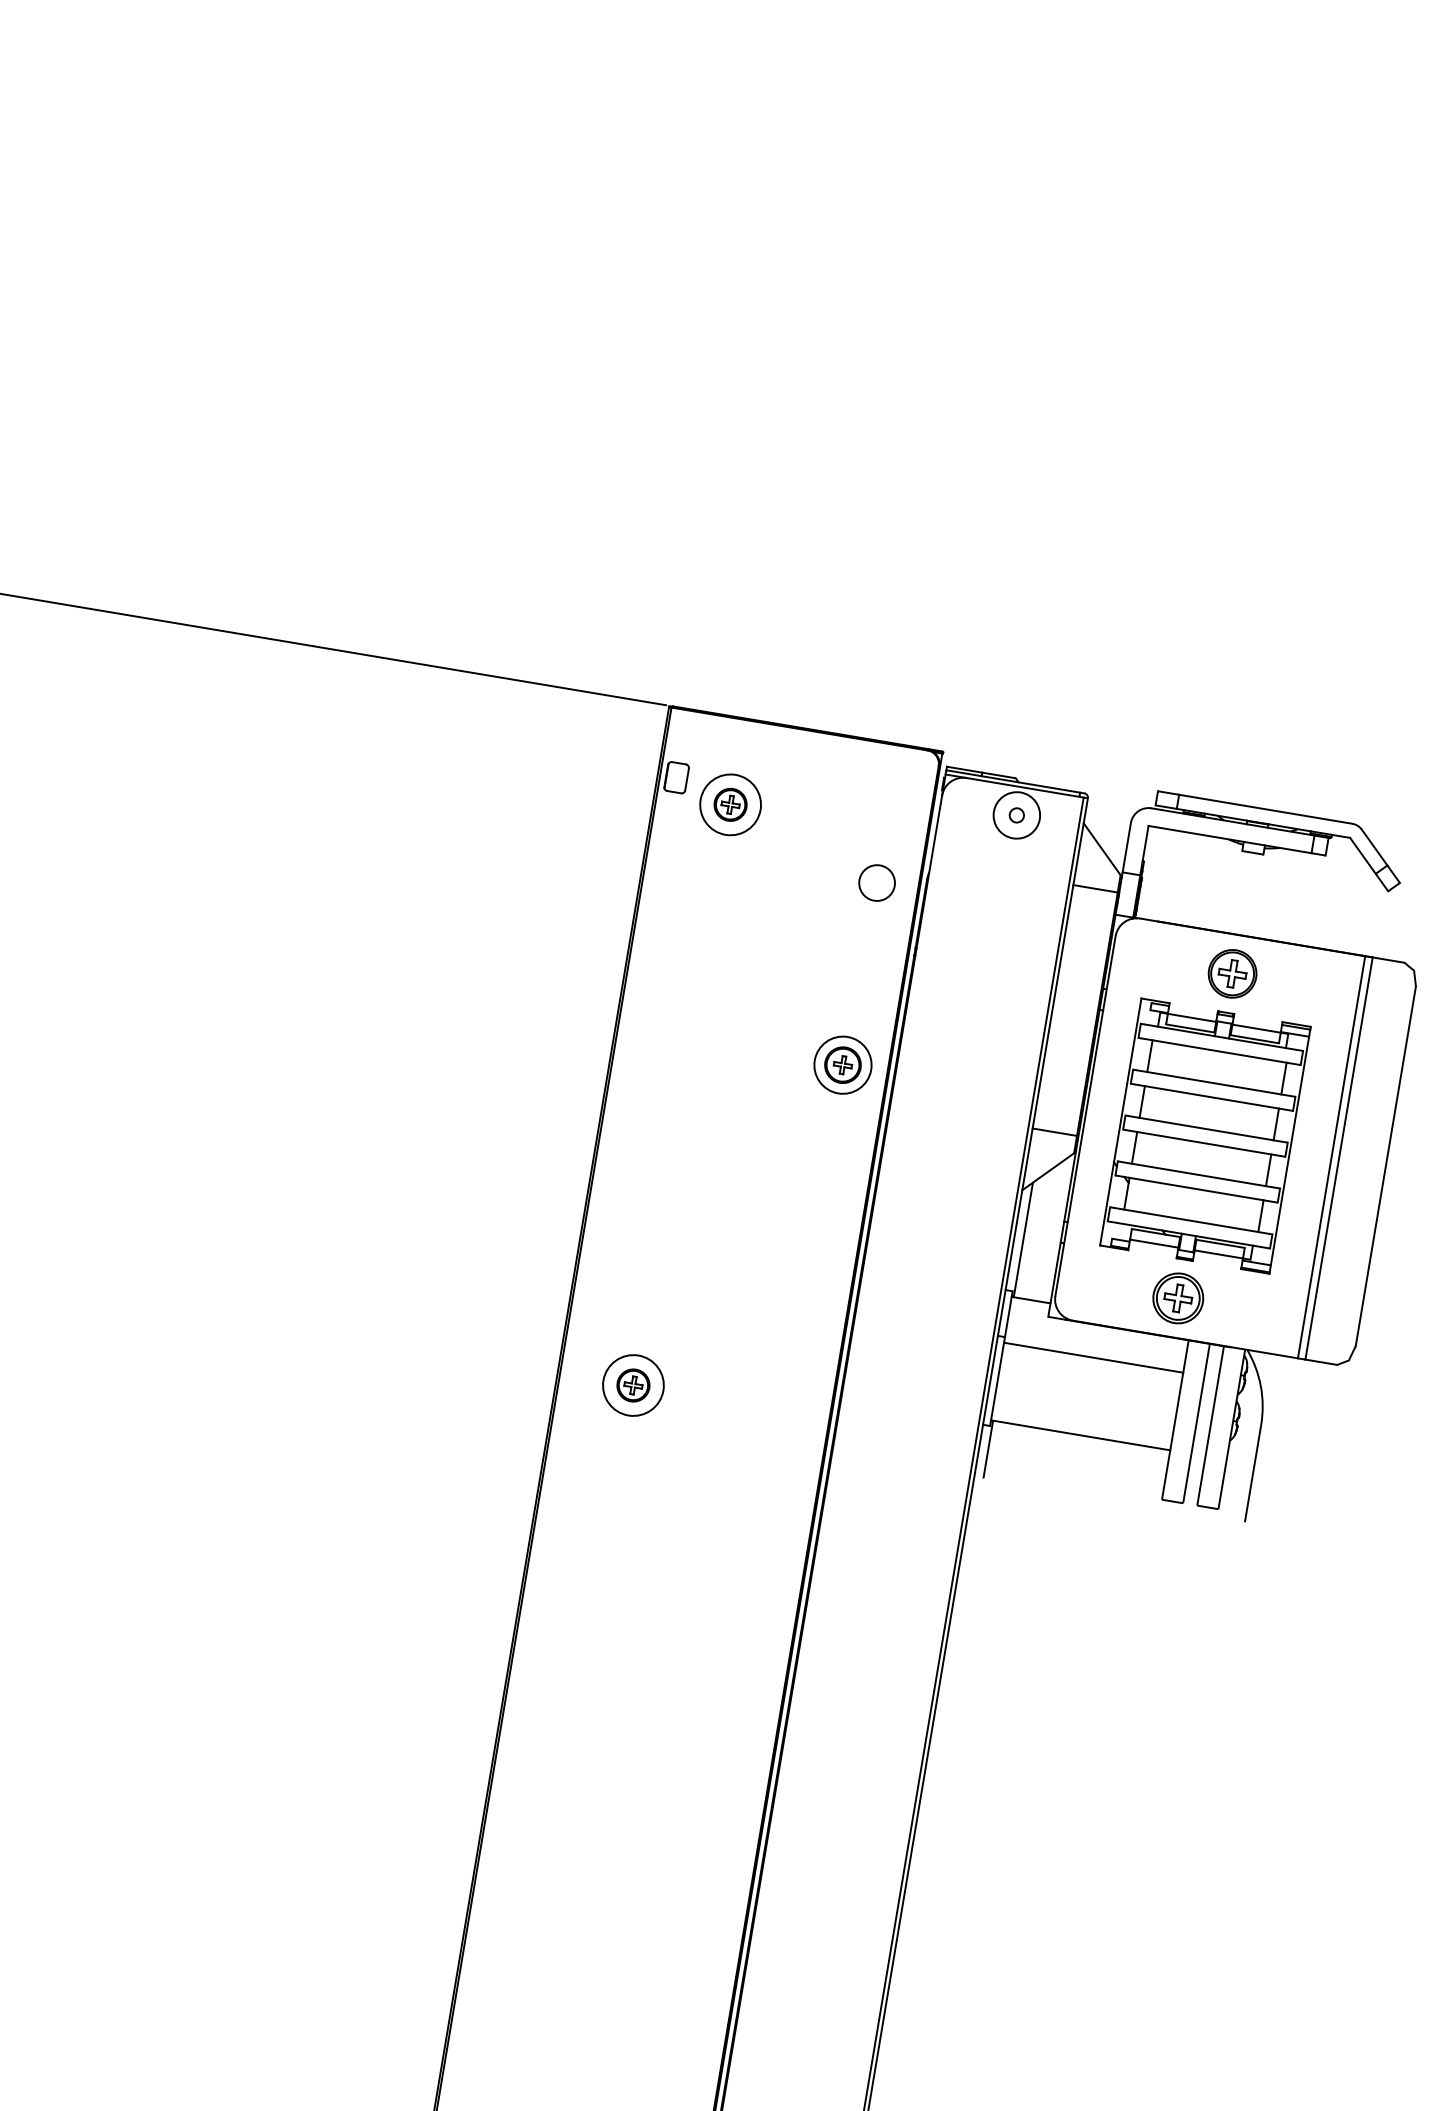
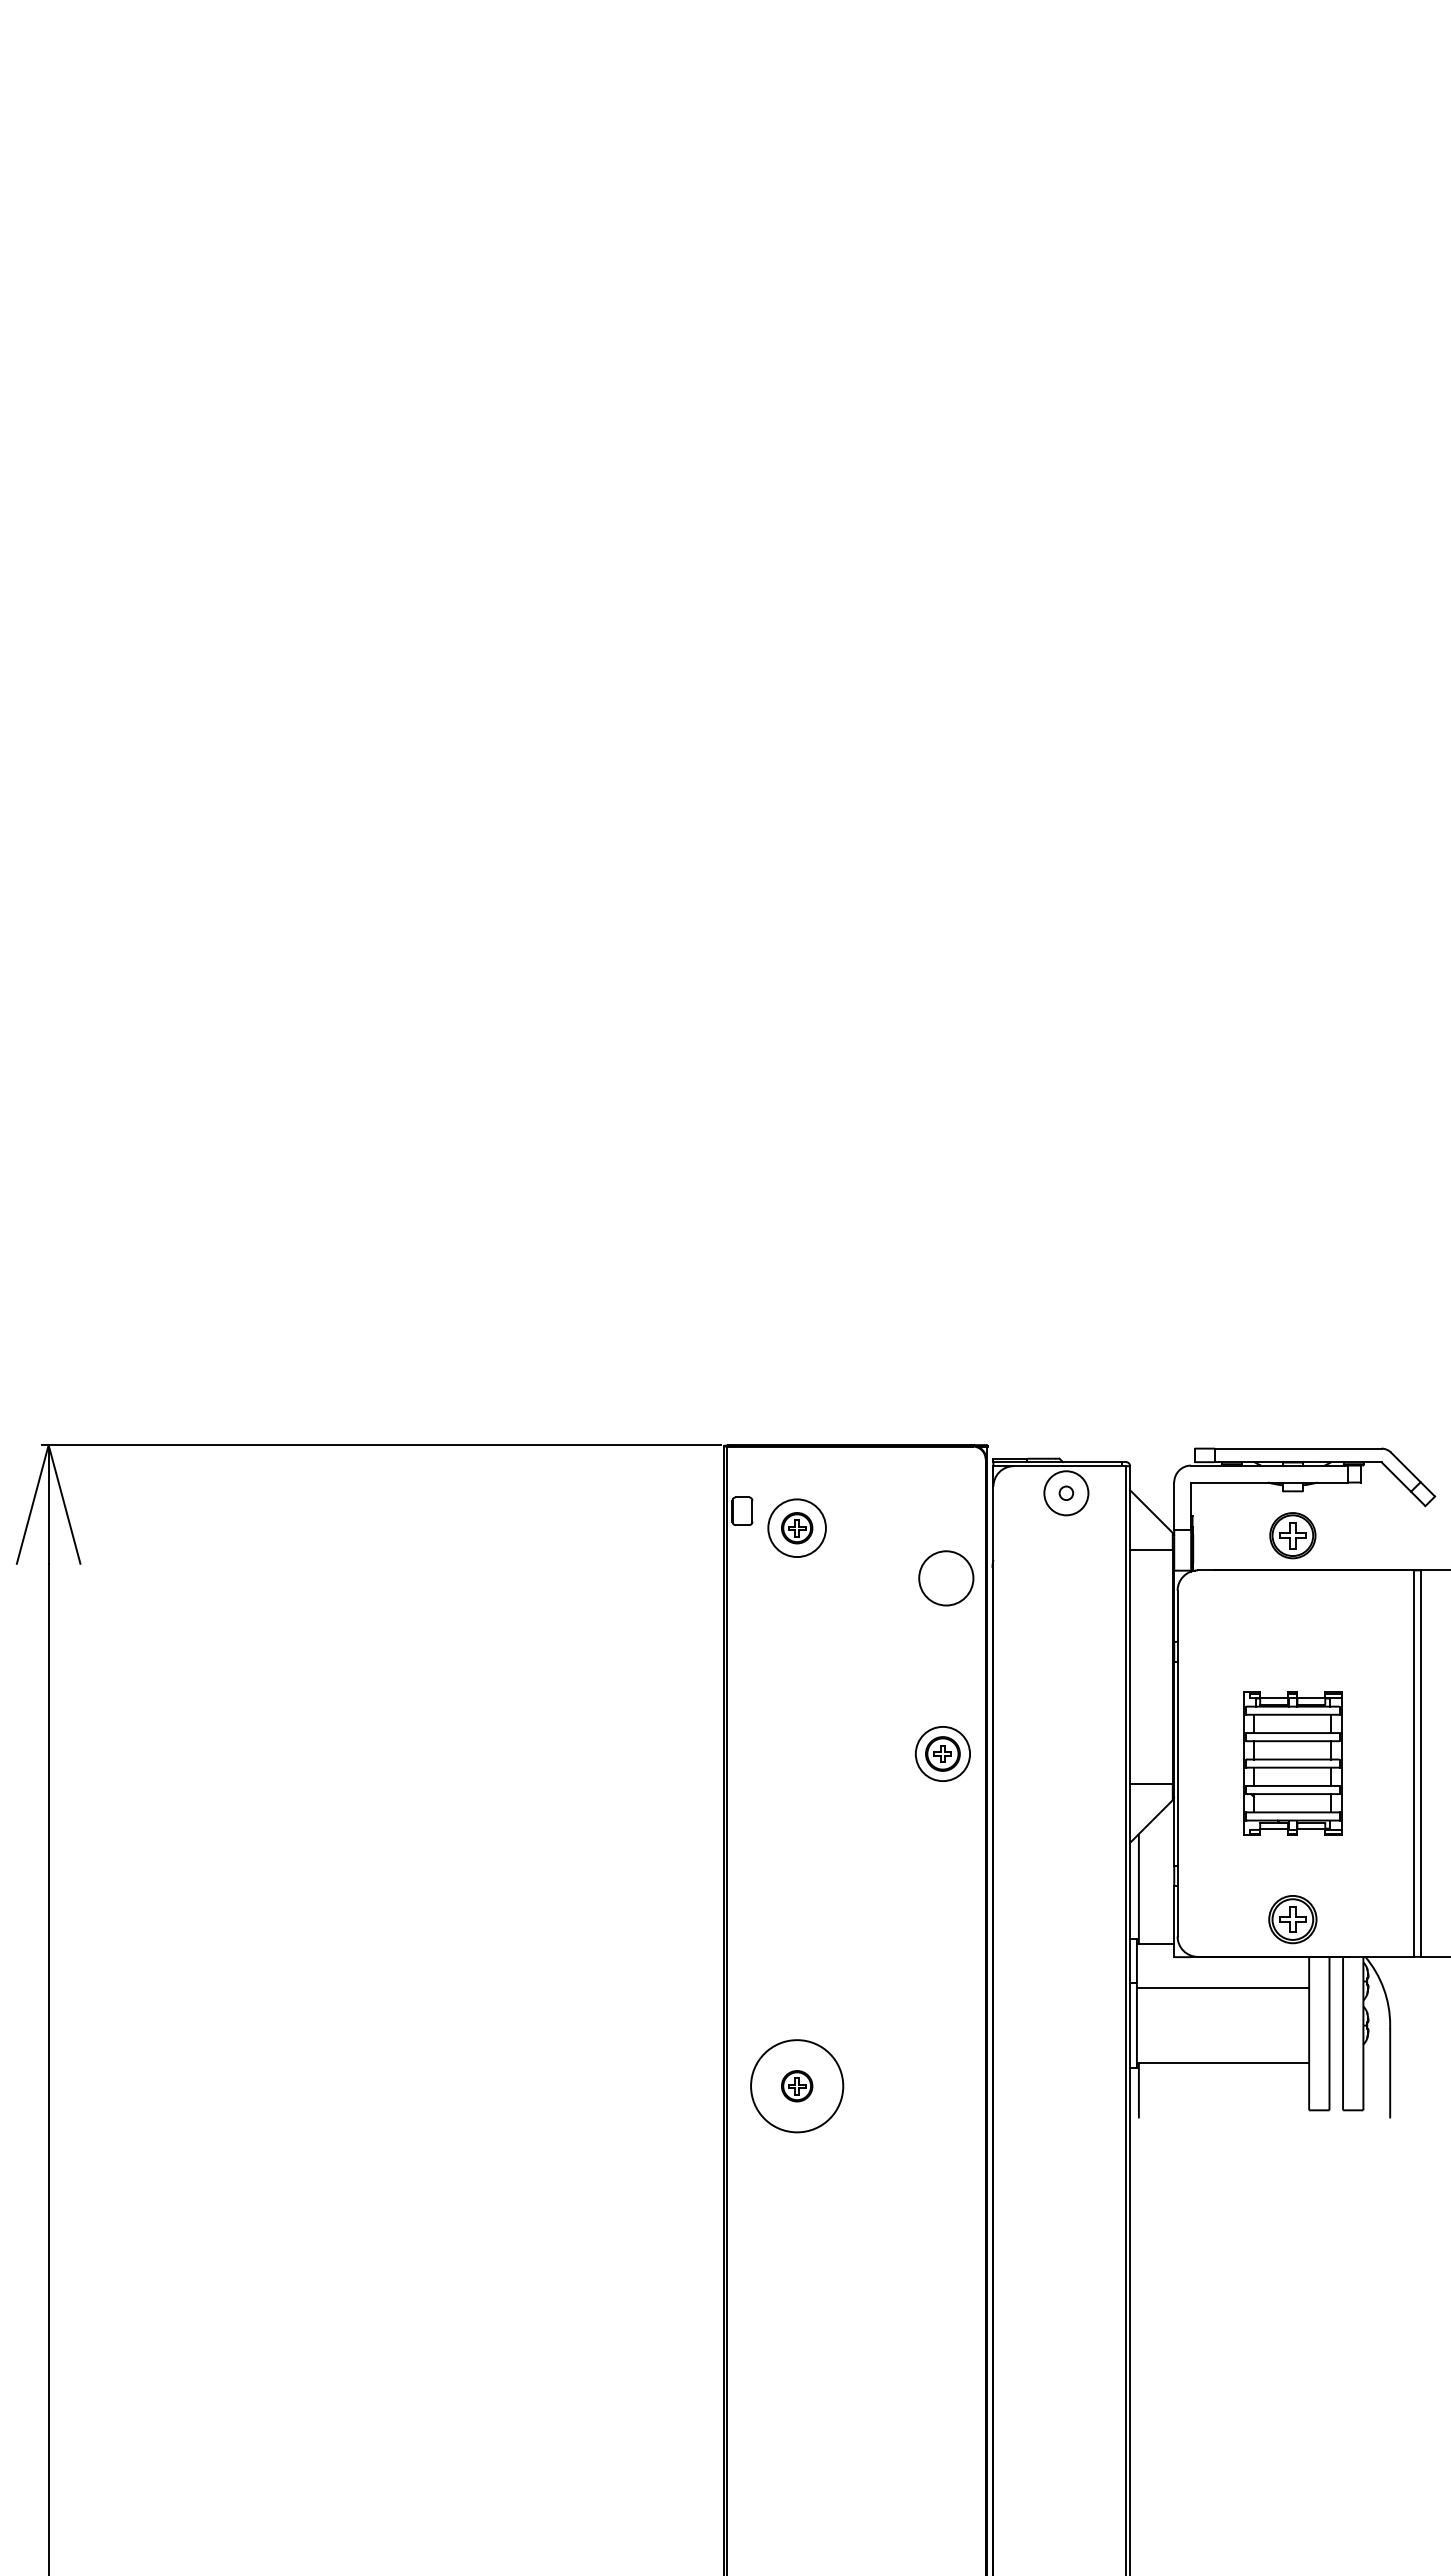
circle: (877, 883) -> (946, 1578), size x1.6
part: (1232, 973) -> (1292, 1535), moved
part: (1205, 1135) -> (1292, 1763), size x0.6
circle: (632, 1385) -> (796, 2086), size x1.6

